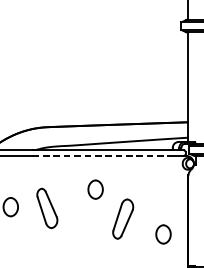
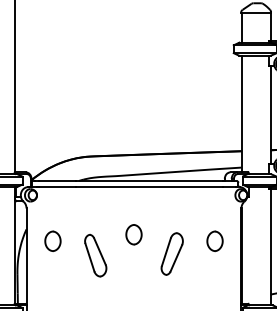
line: (101, 156) -> (149, 187), dashed -> solid
part: (95, 189) -> (133, 234), moved
part: (47, 208) -> (95, 255), moved
part: (163, 234) -> (214, 241), moved

